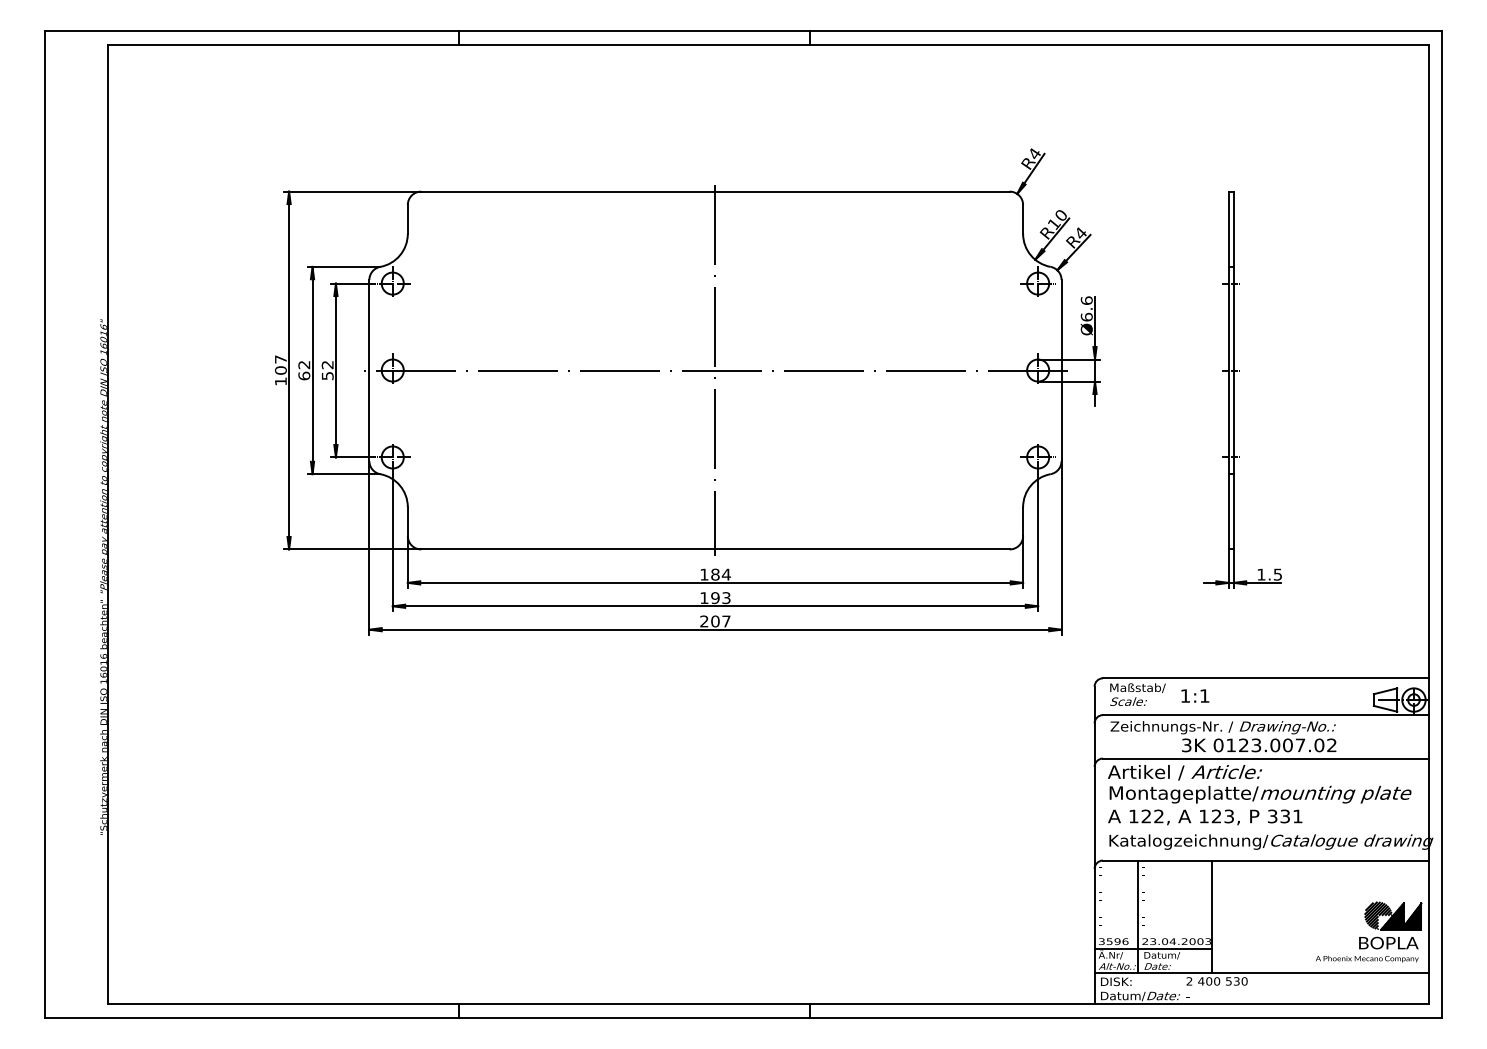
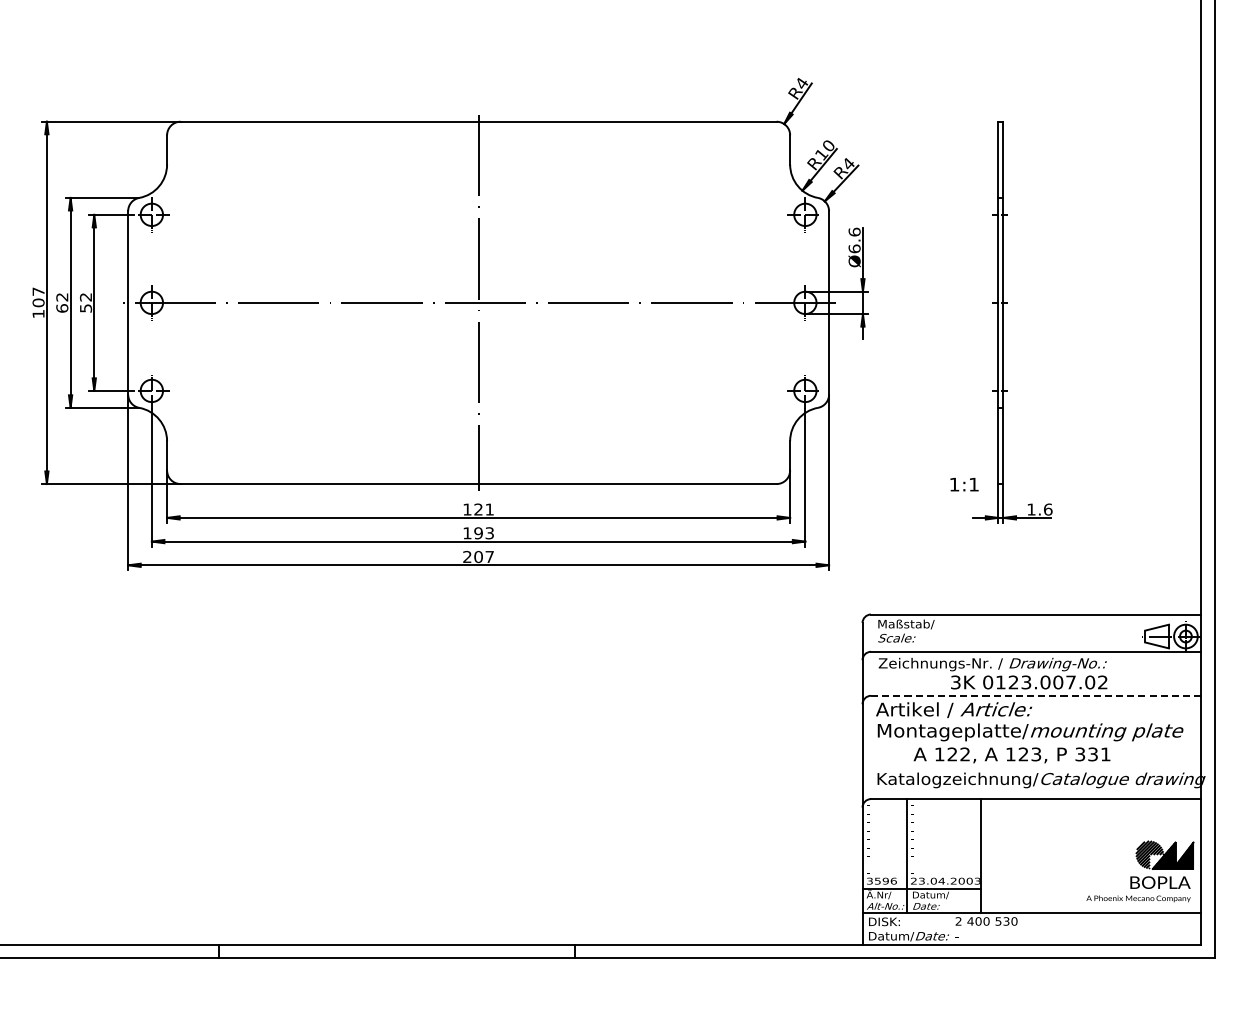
text: (720, 574) -> (483, 509), 184 -> 121
text: (1277, 574) -> (1047, 509), 1.5 -> 1.6
text: (1195, 695) -> (964, 484), moved
line: (1265, 758) -> (1035, 695), solid -> dashed
text: (1205, 817) -> (1012, 755), moved

